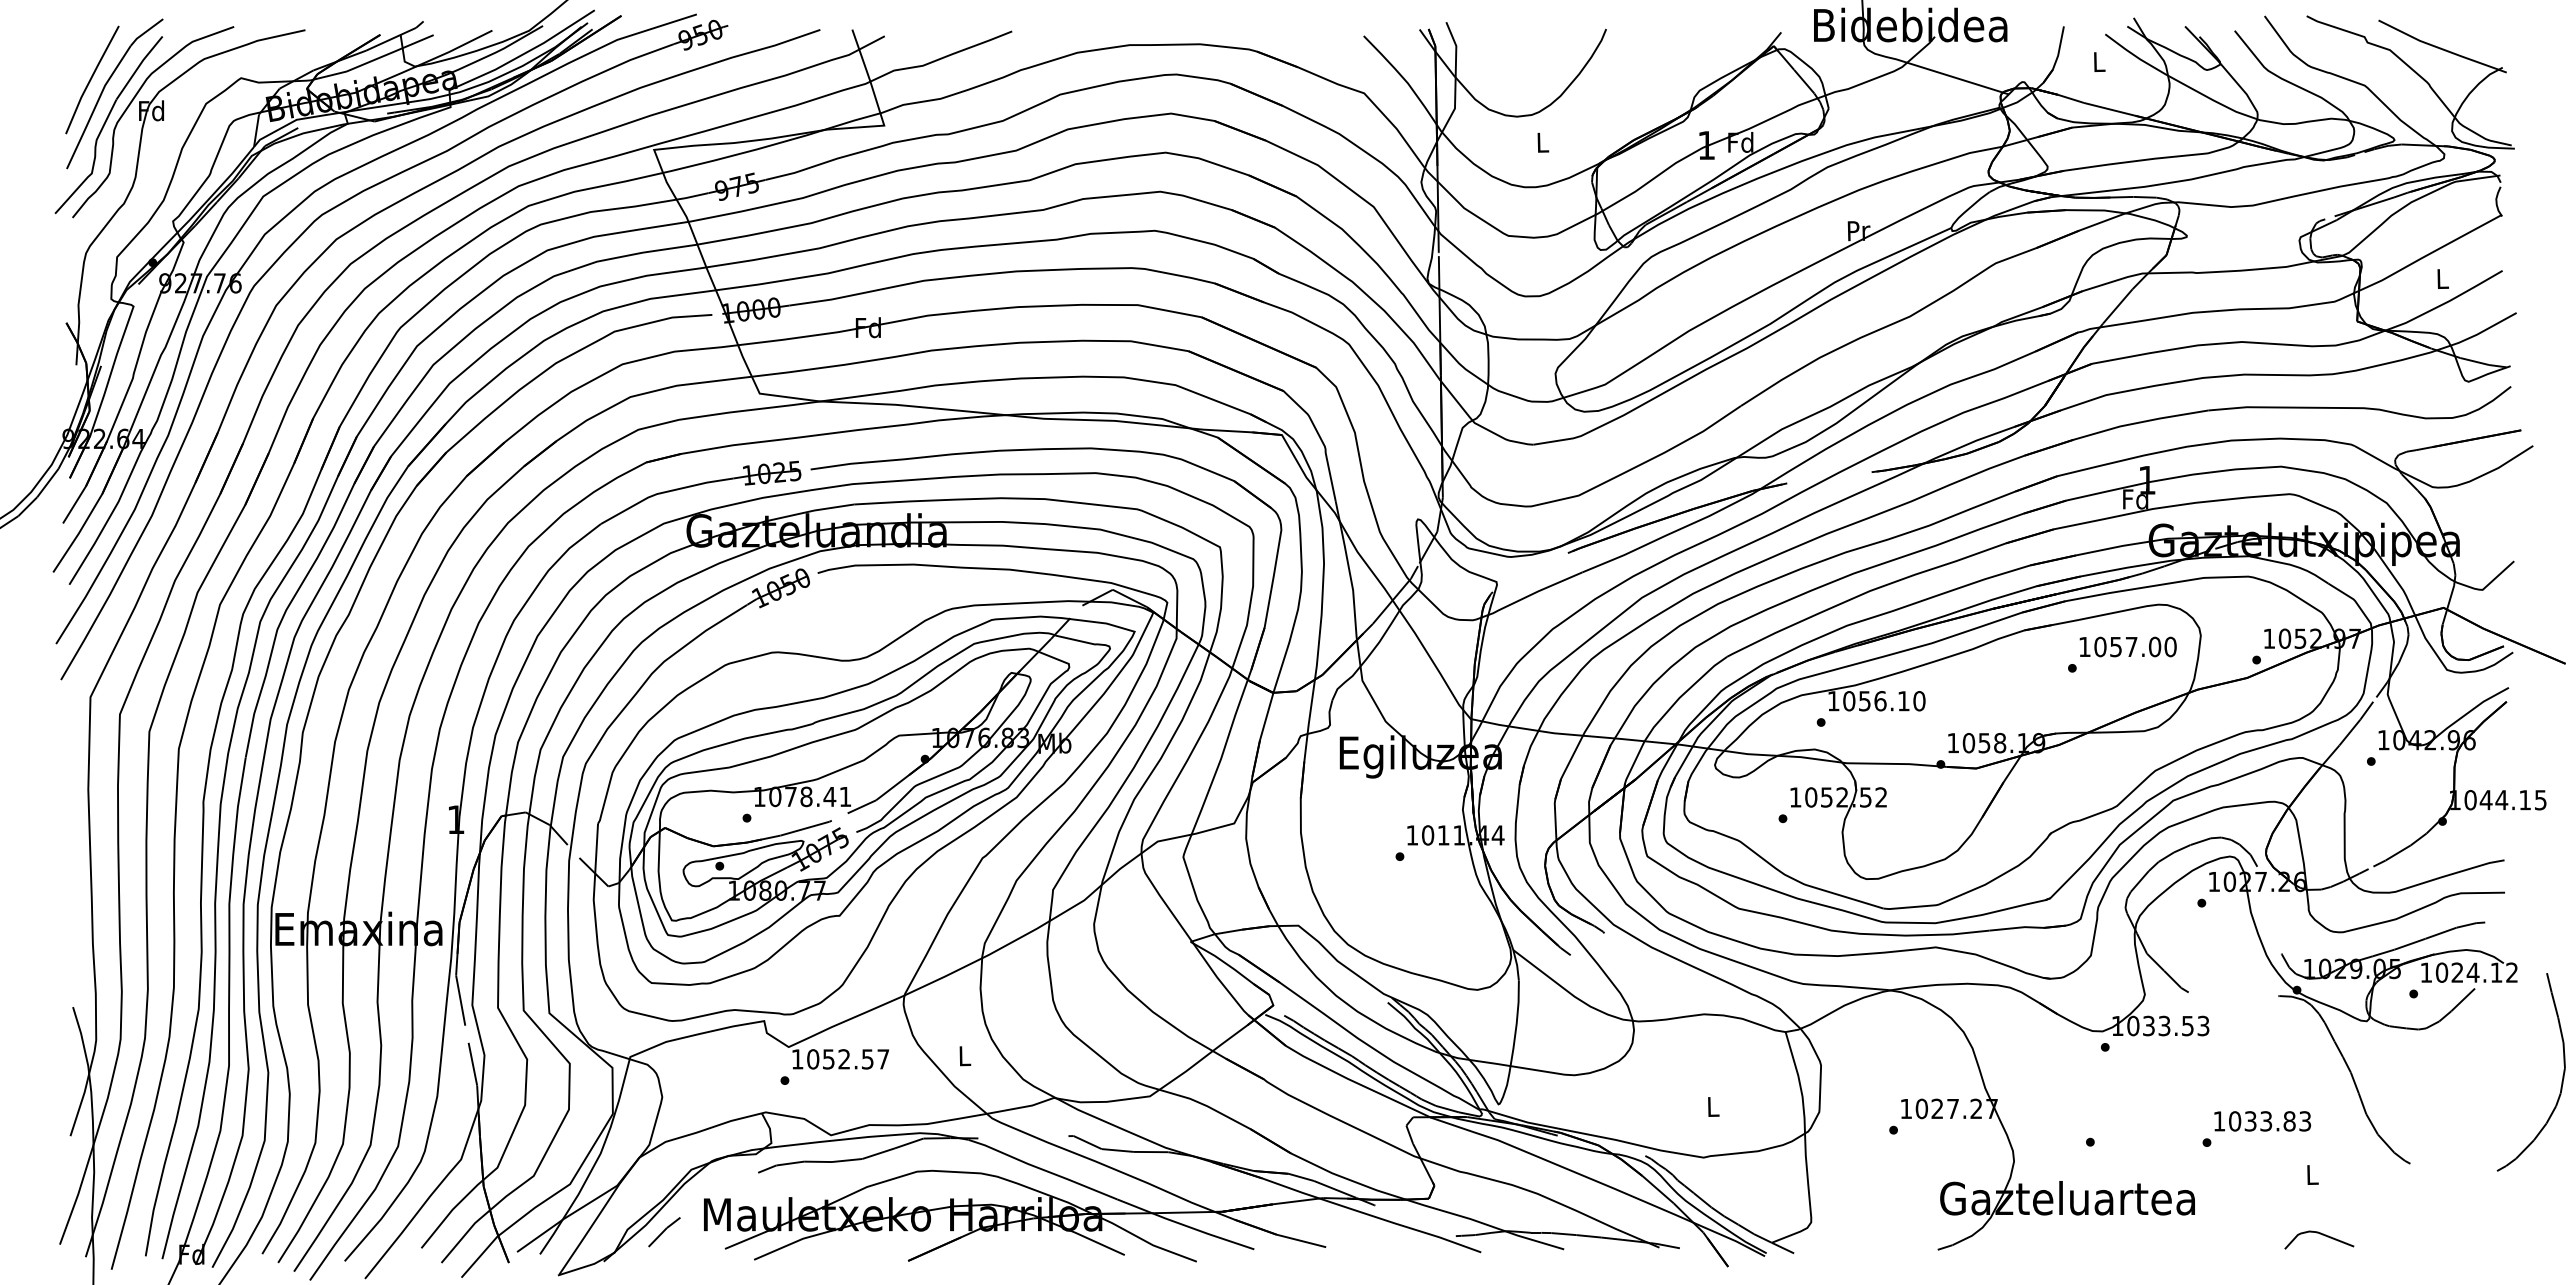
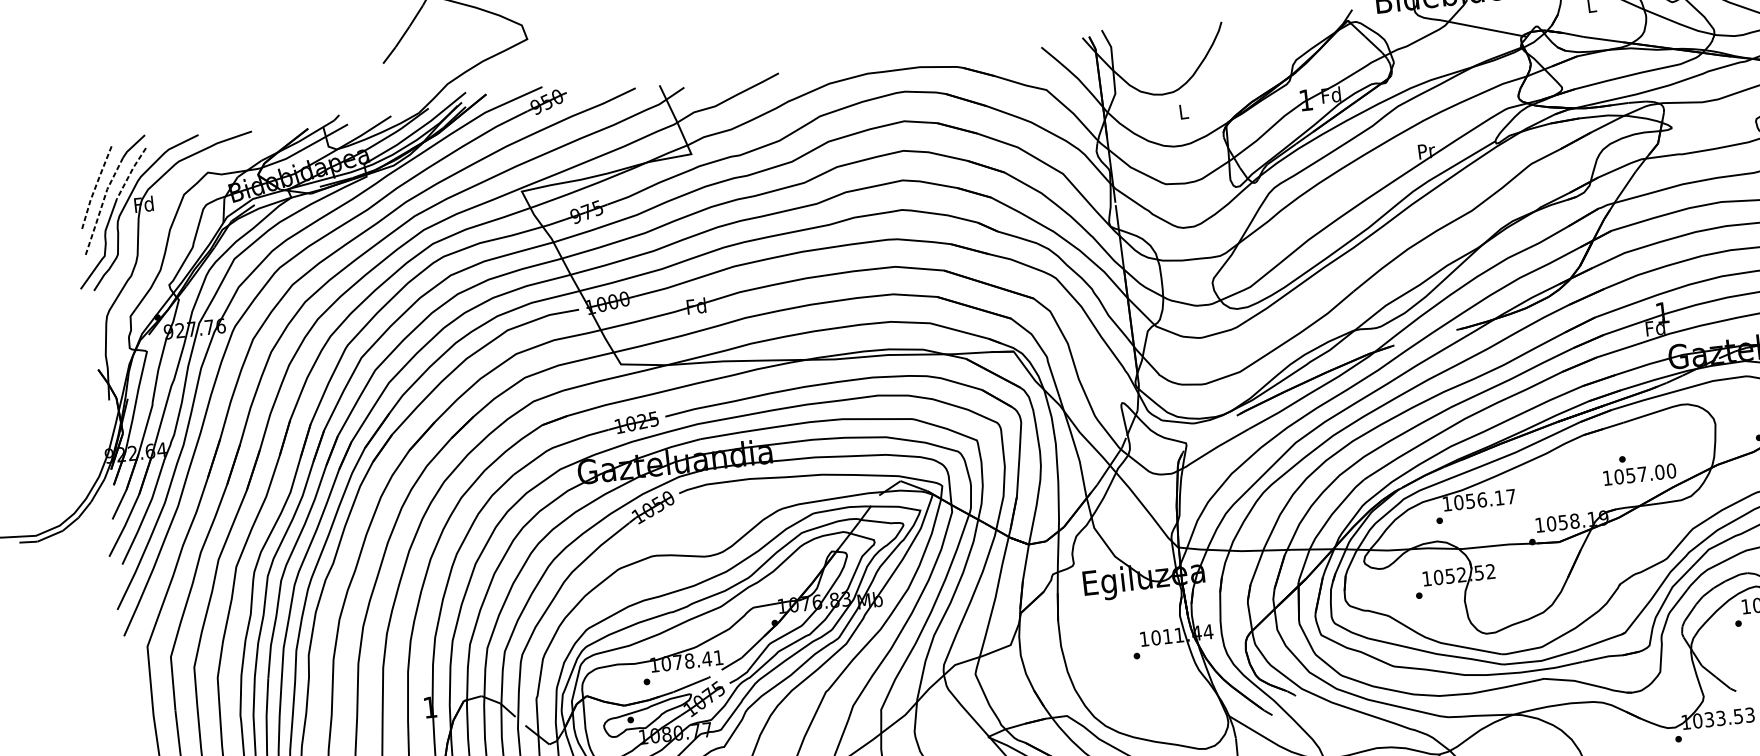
line: (138, 66) -> (130, 172), solid -> dashed
line: (90, 78) -> (95, 185), solid -> dashed
line: (95, 106) -> (101, 205), solid -> dashed
text: (2127, 646) -> (1639, 474), moved
text: (1919, 701) -> (1511, 496), 1056.10 -> 1056.17

